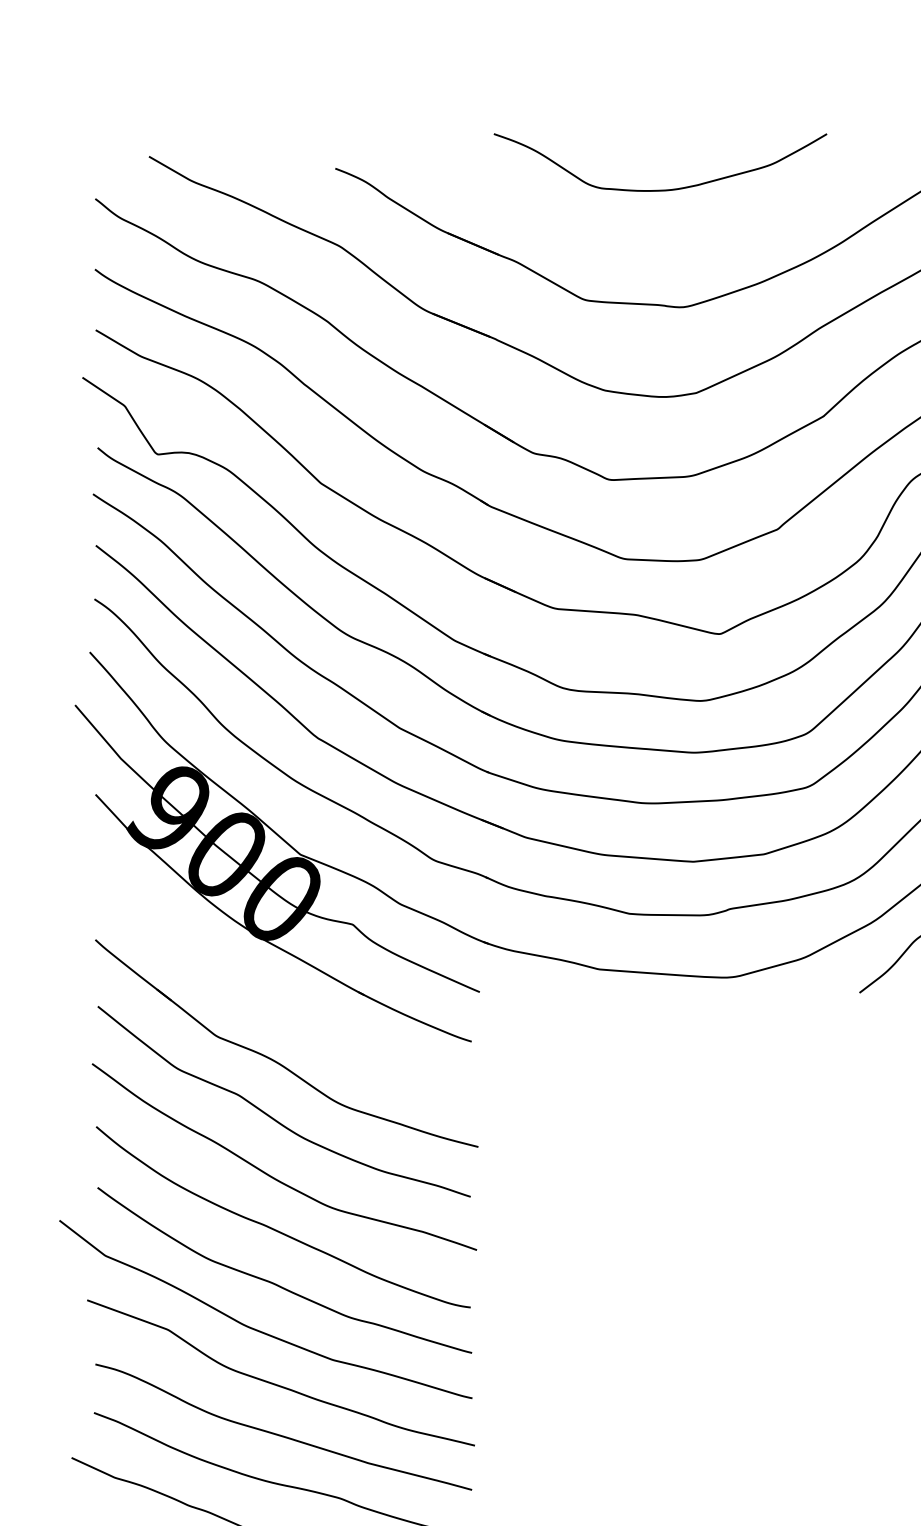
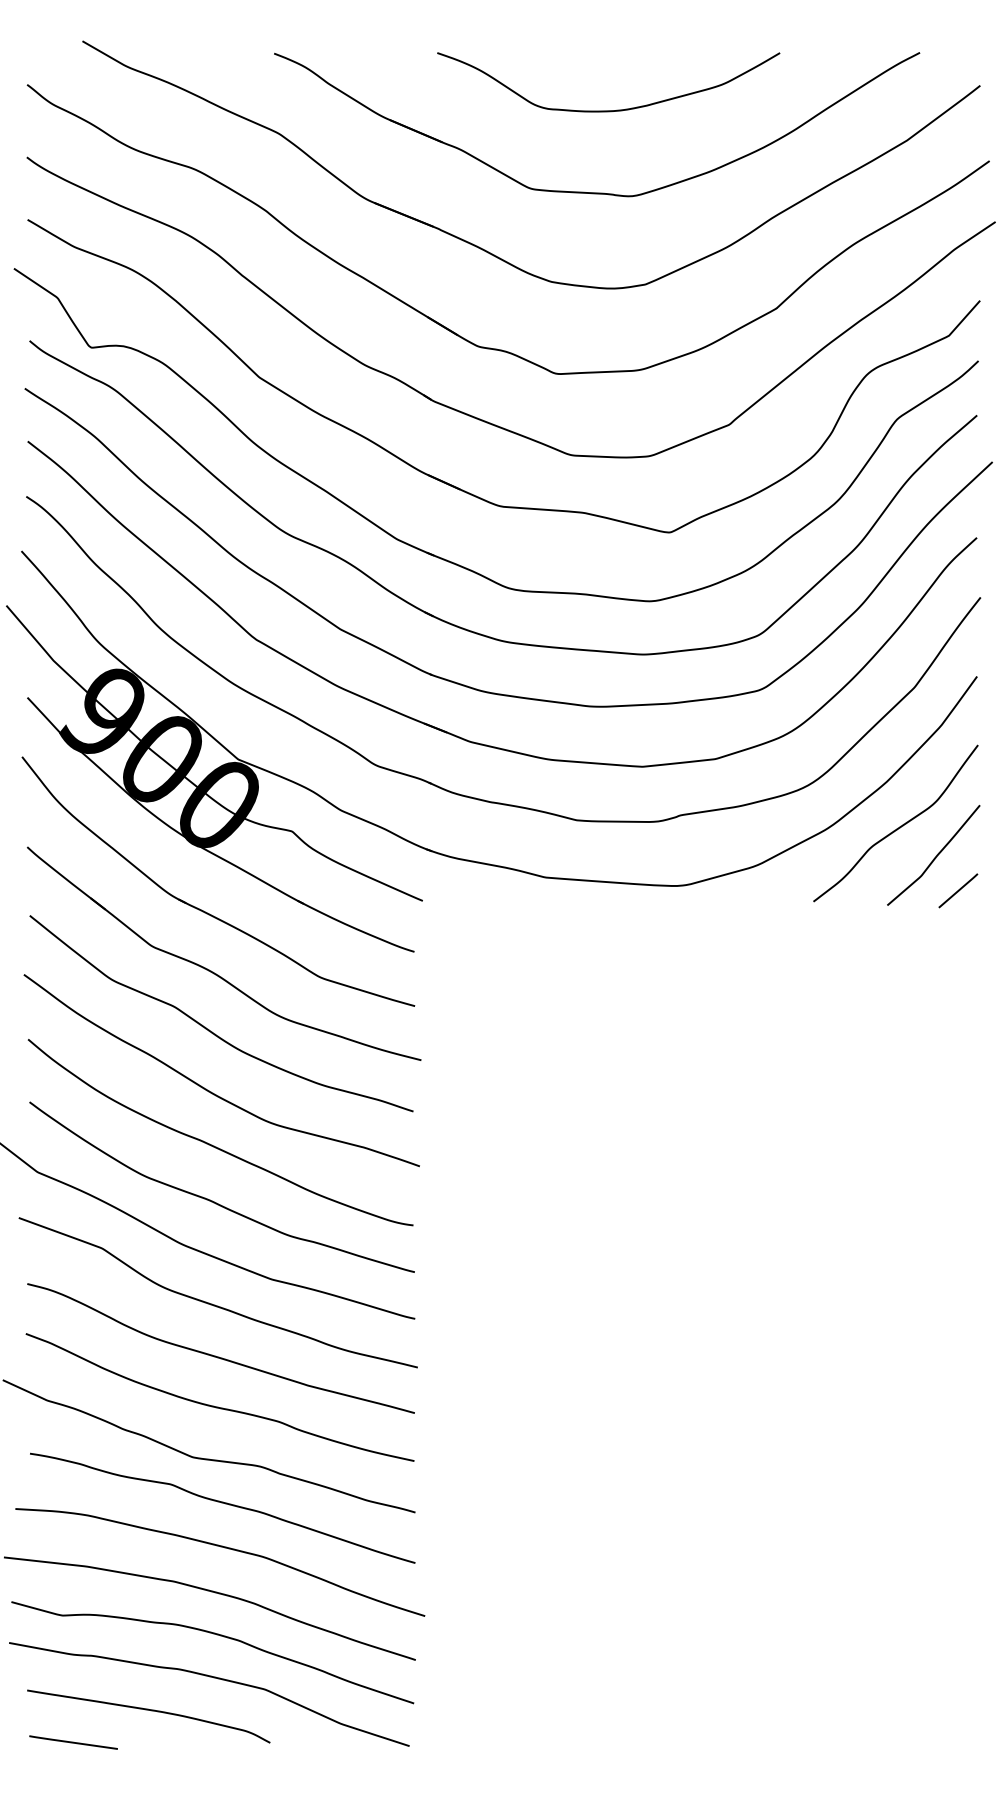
curve: (660, 189) -> (608, 110), moved
part: (266, 1001) -> (203, 910), added

